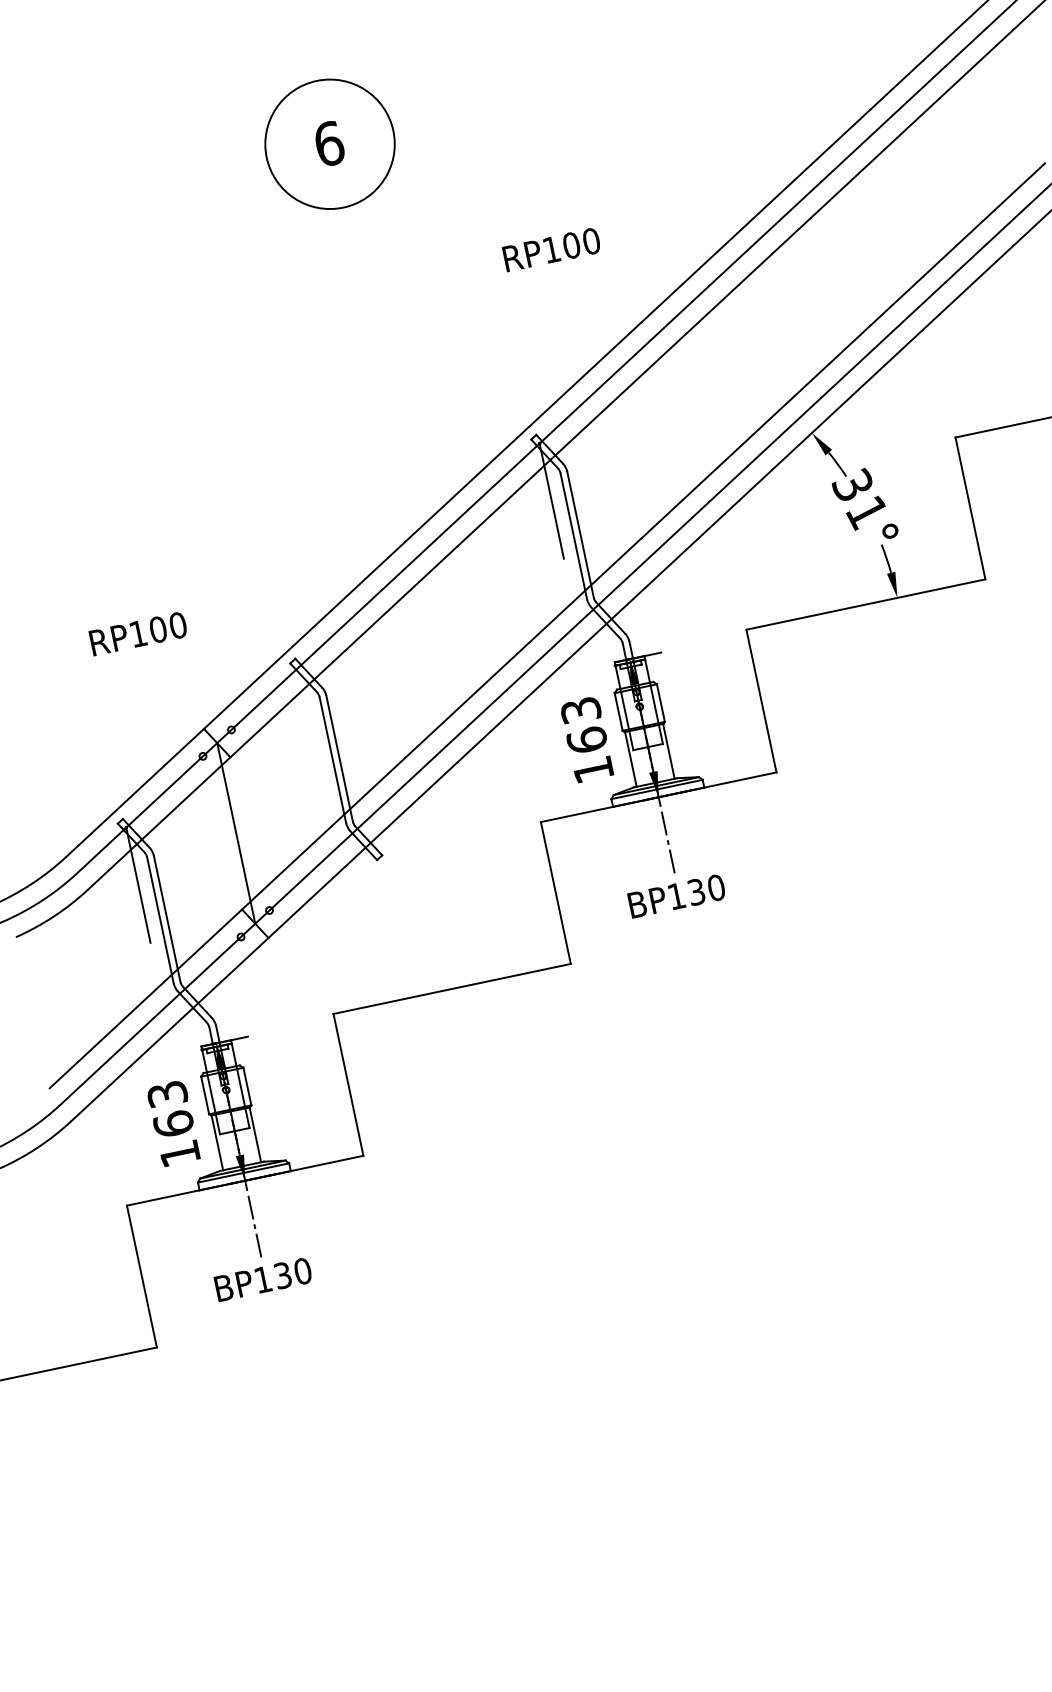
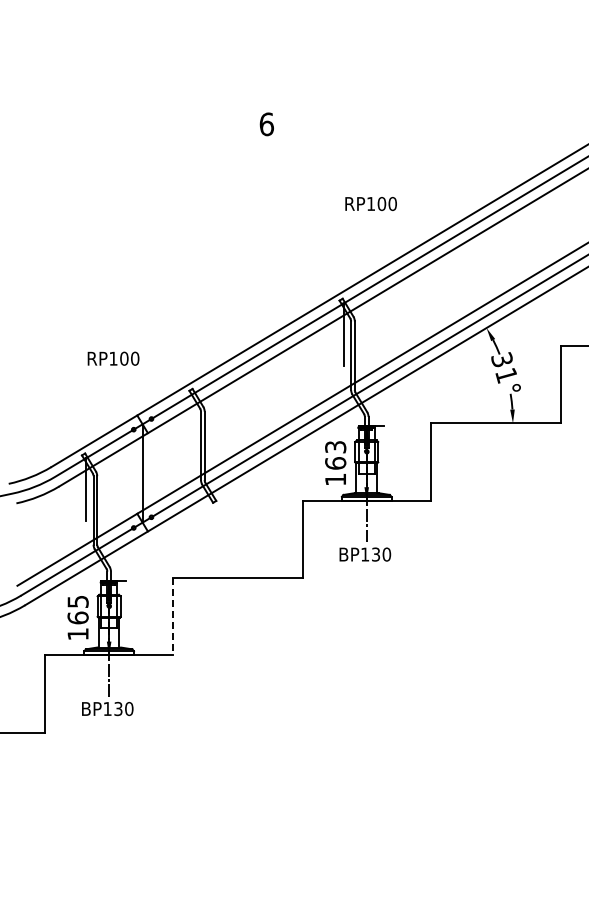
circle: (328, 144) -> (266, 124), removed
line: (348, 1084) -> (173, 616), solid -> dashed
text: (166, 1093) -> (77, 601), 163 -> 165

